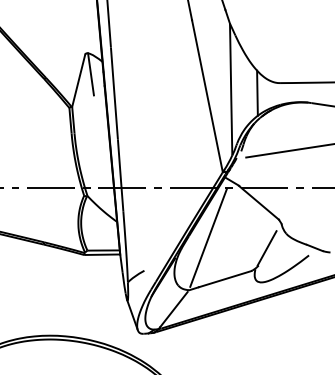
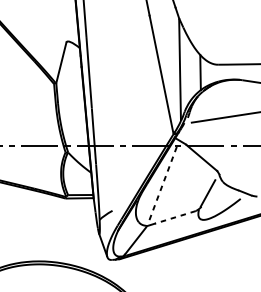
line: (90, 74) -> (70, 58), removed
line: (208, 238) -> (162, 185), solid -> dashed
line: (224, 279) -> (174, 217), solid -> dashed

